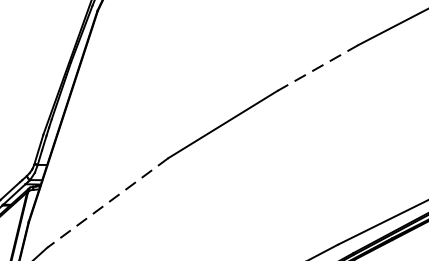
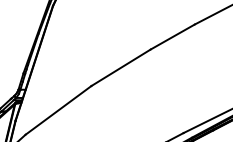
line: (317, 68) -> (172, 37), dashed -> solid
line: (107, 203) -> (58, 110), dashed -> solid

